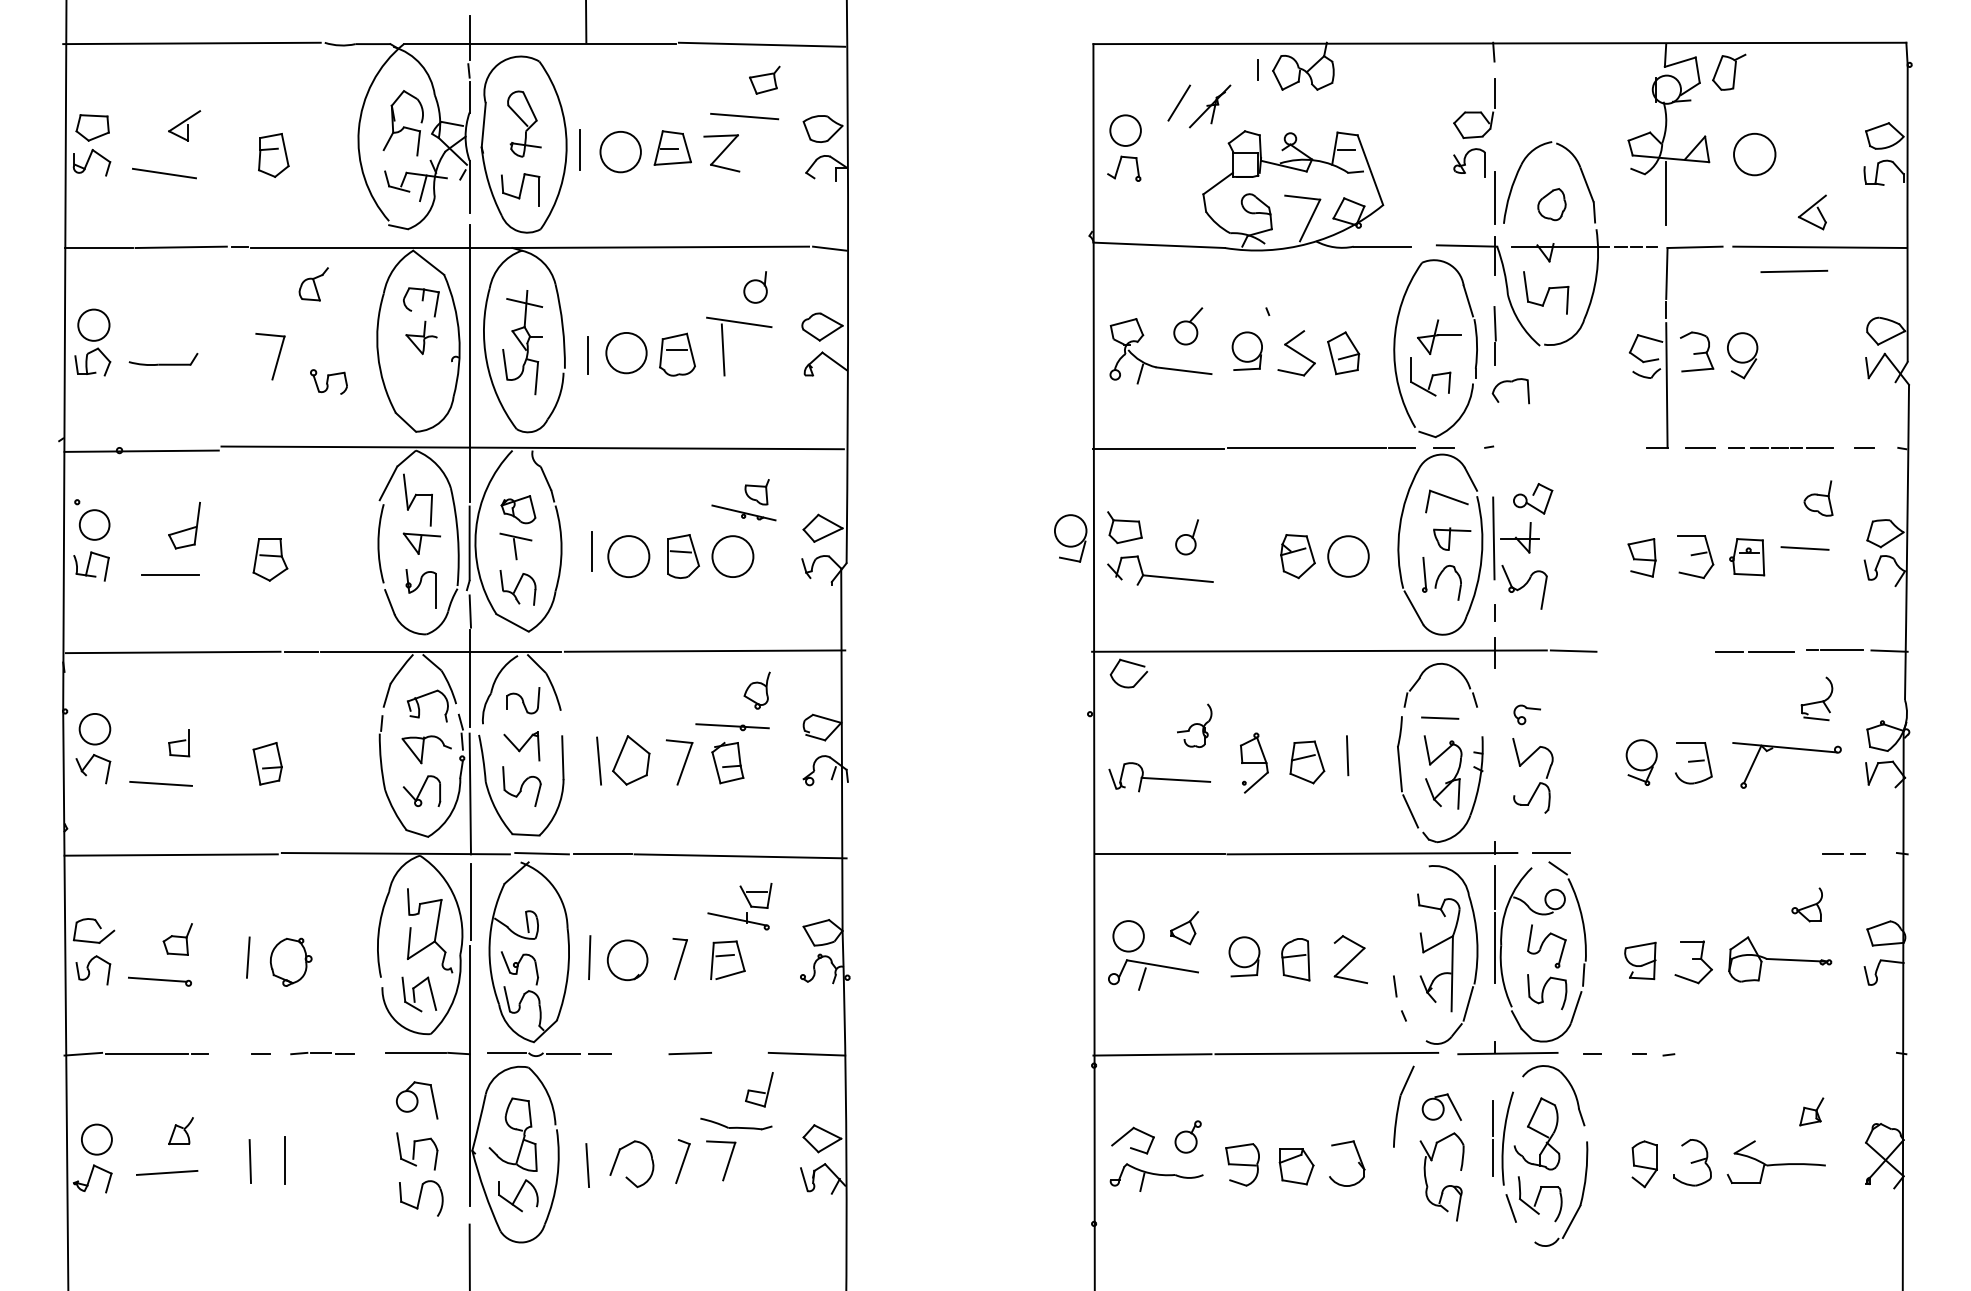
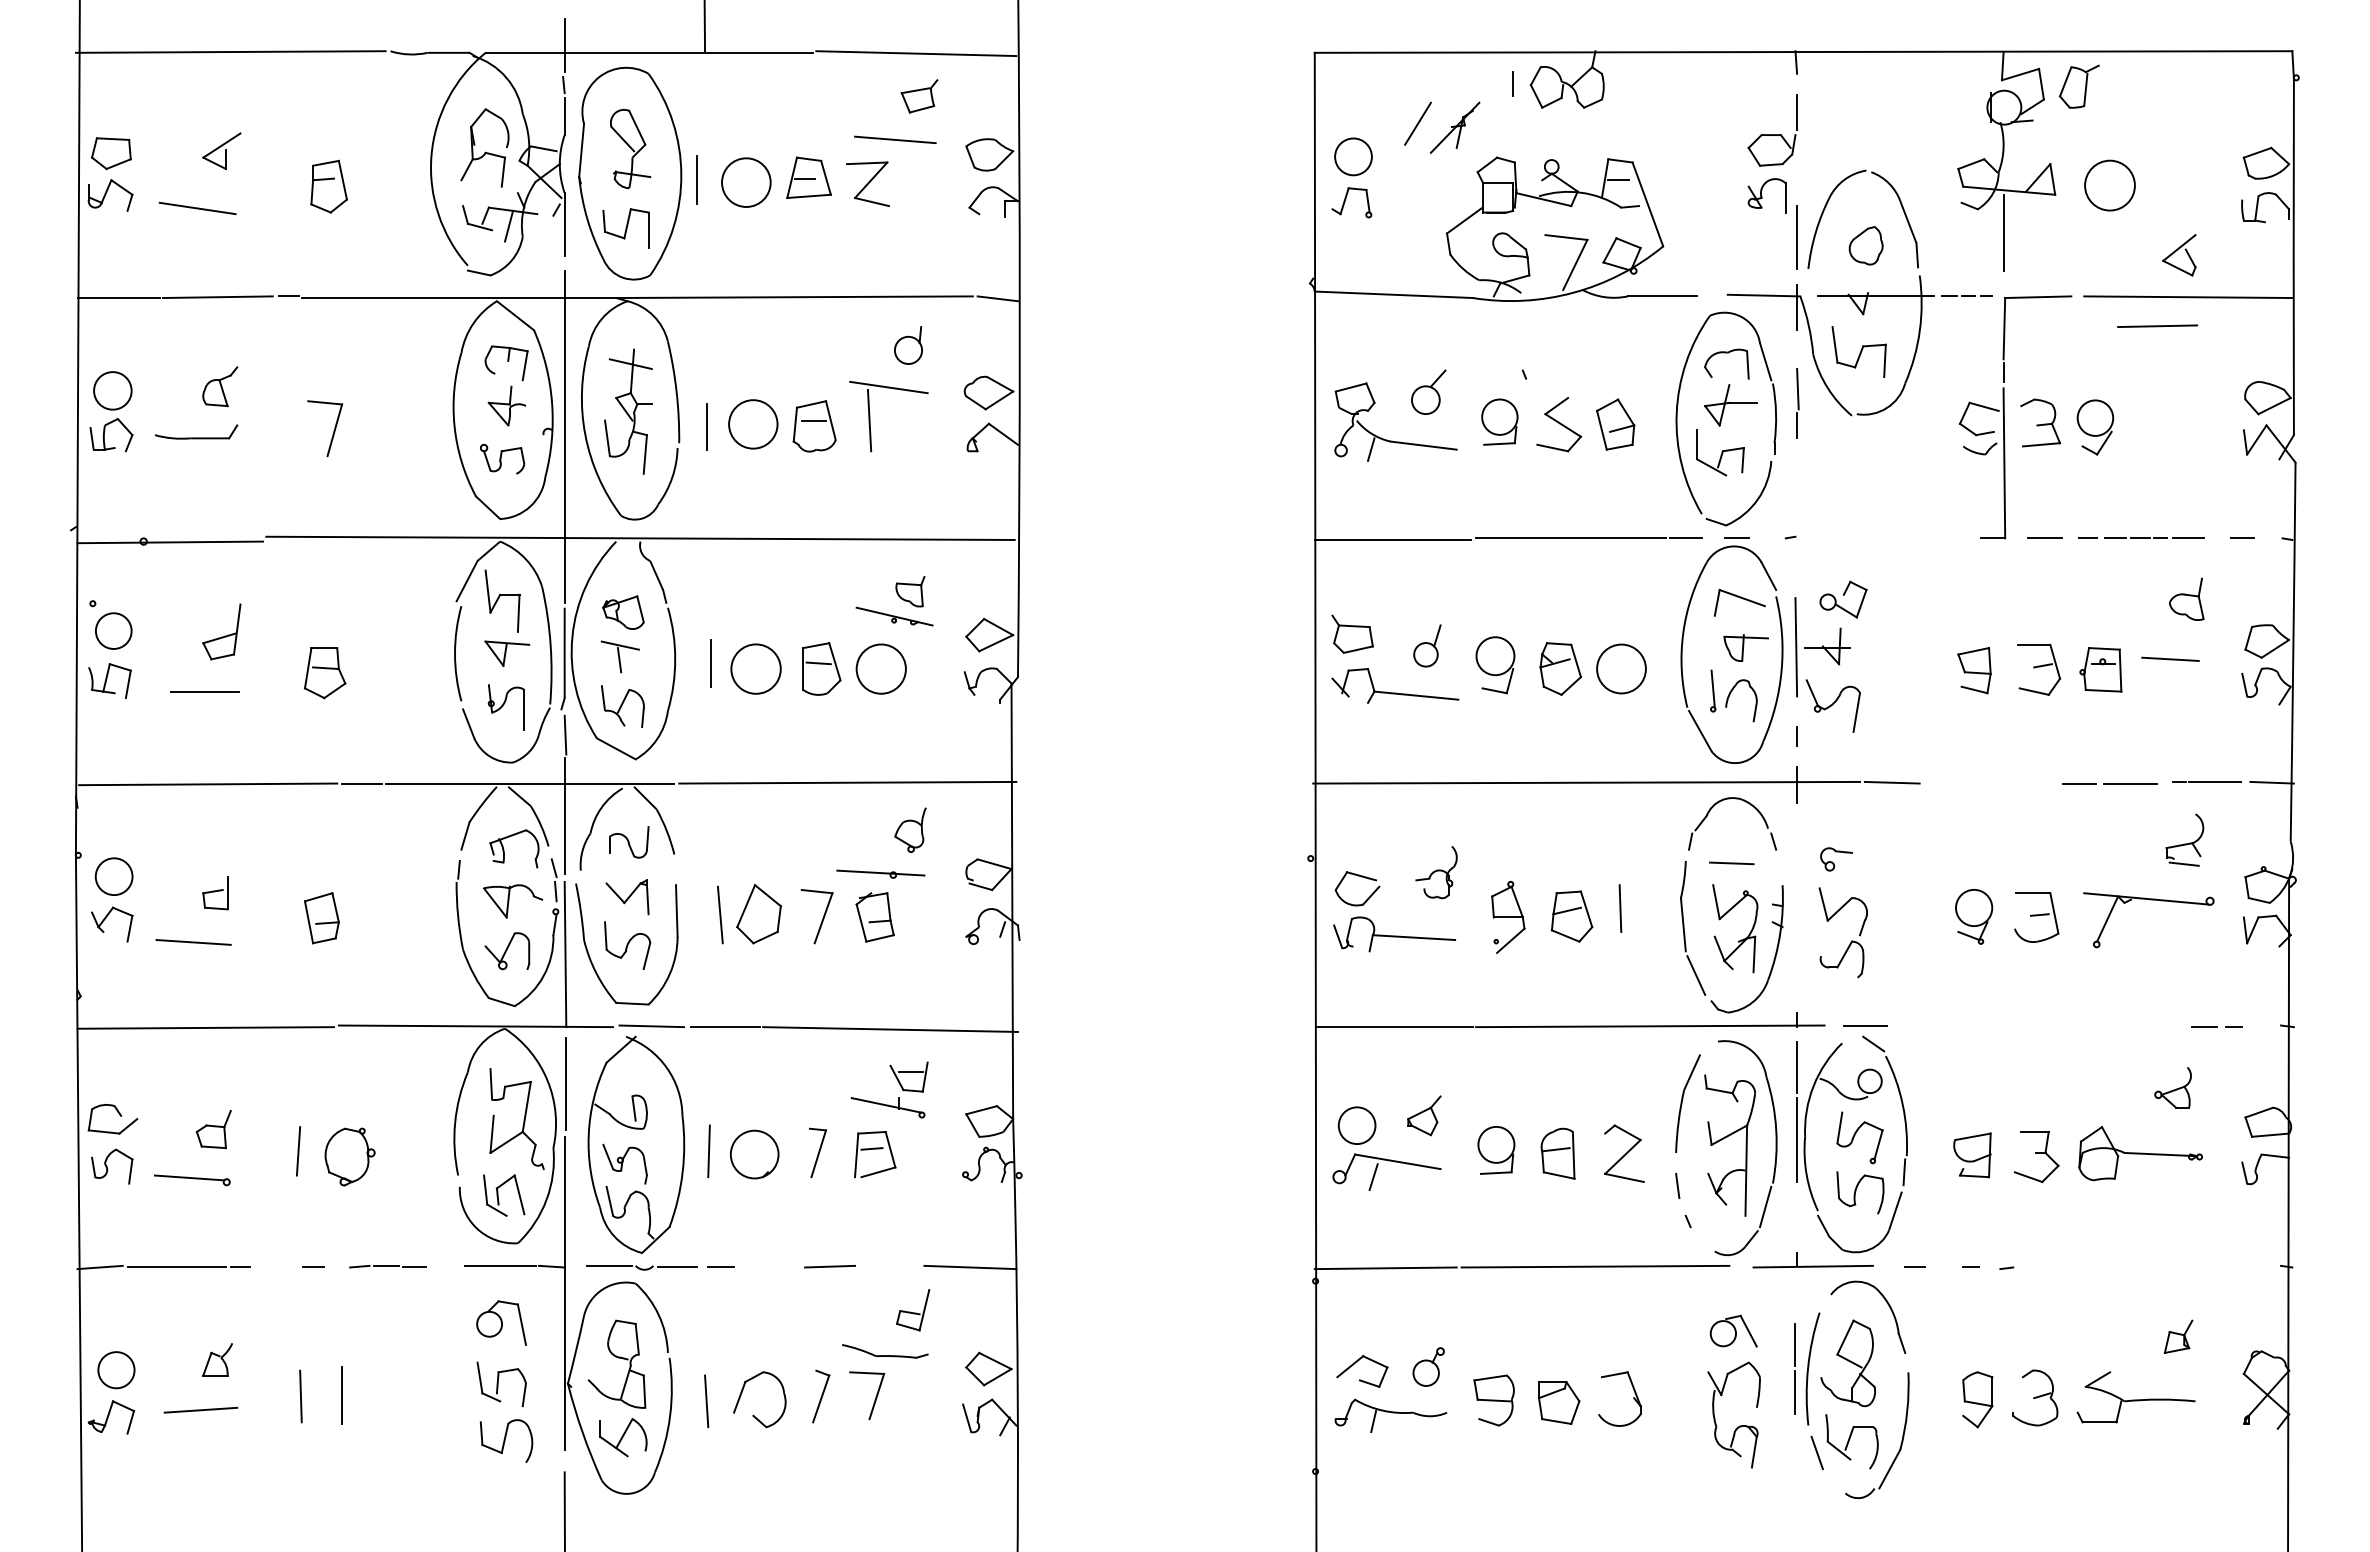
part: (313, 284) -> (220, 386), moved
part: (328, 381) -> (502, 458), moved
part: (1510, 382) -> (1726, 353), moved
part: (1070, 538) -> (1495, 665), moved
part: (1132, 664) -> (1361, 877), moved
part: (1403, 1106) -> (1687, 1103), moved

